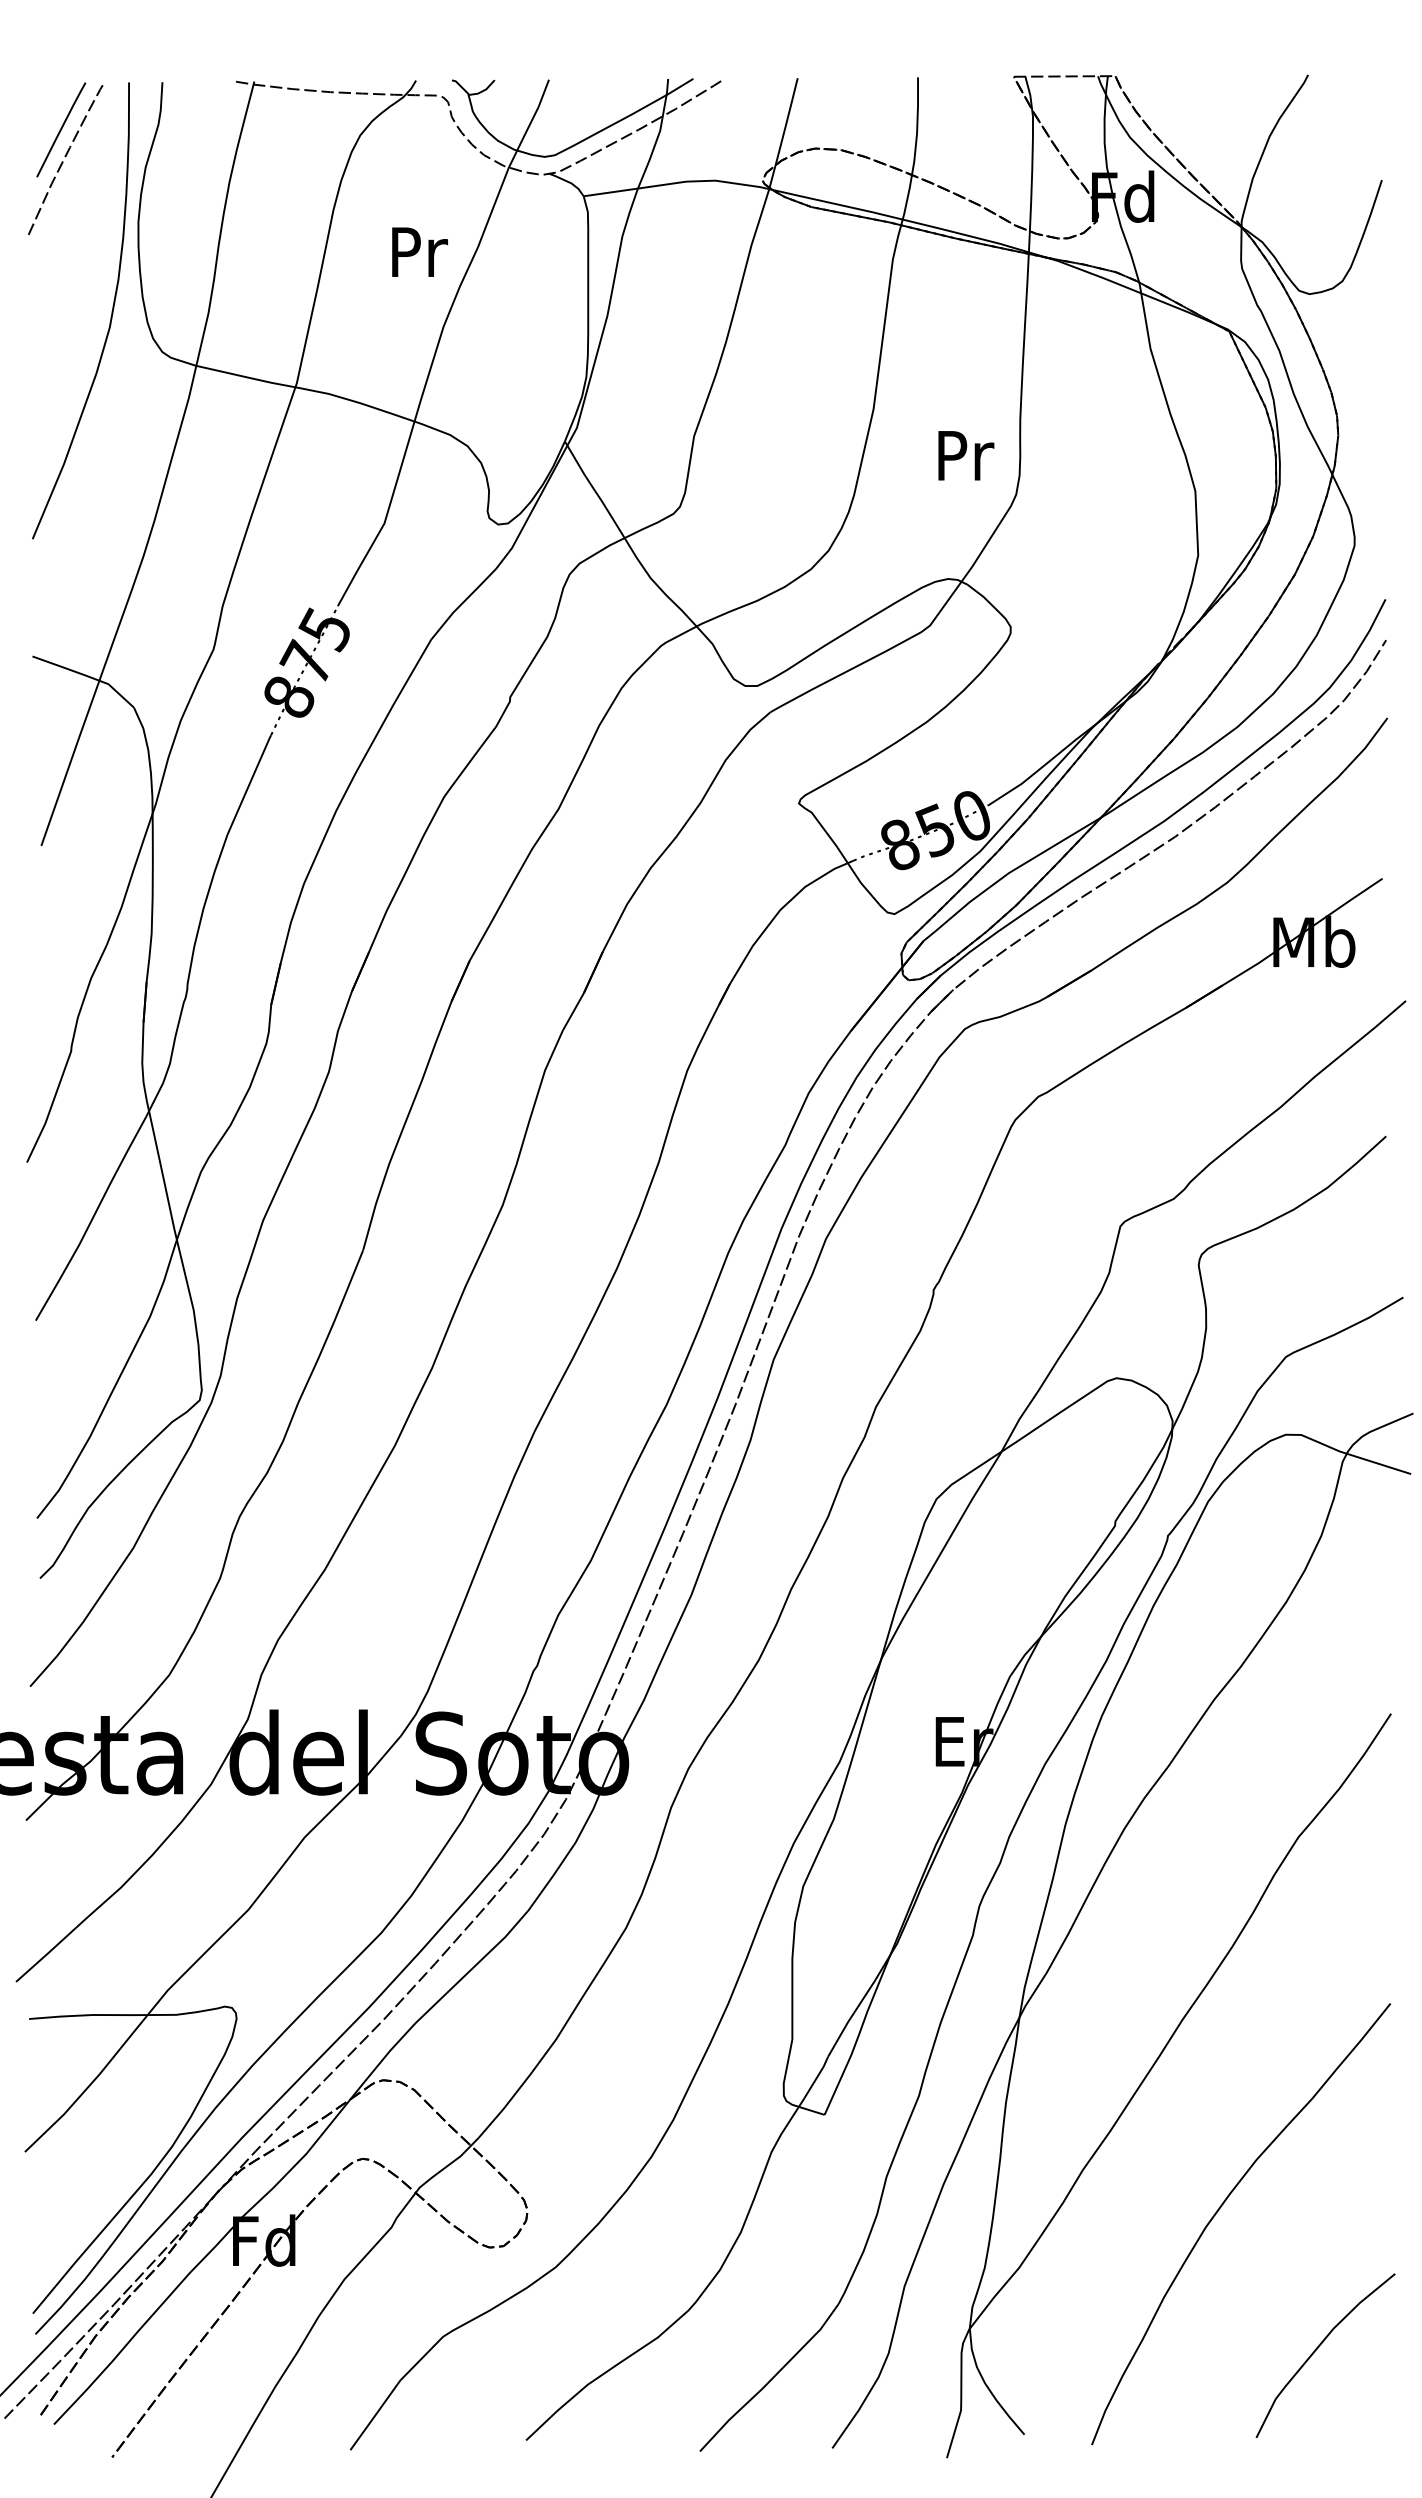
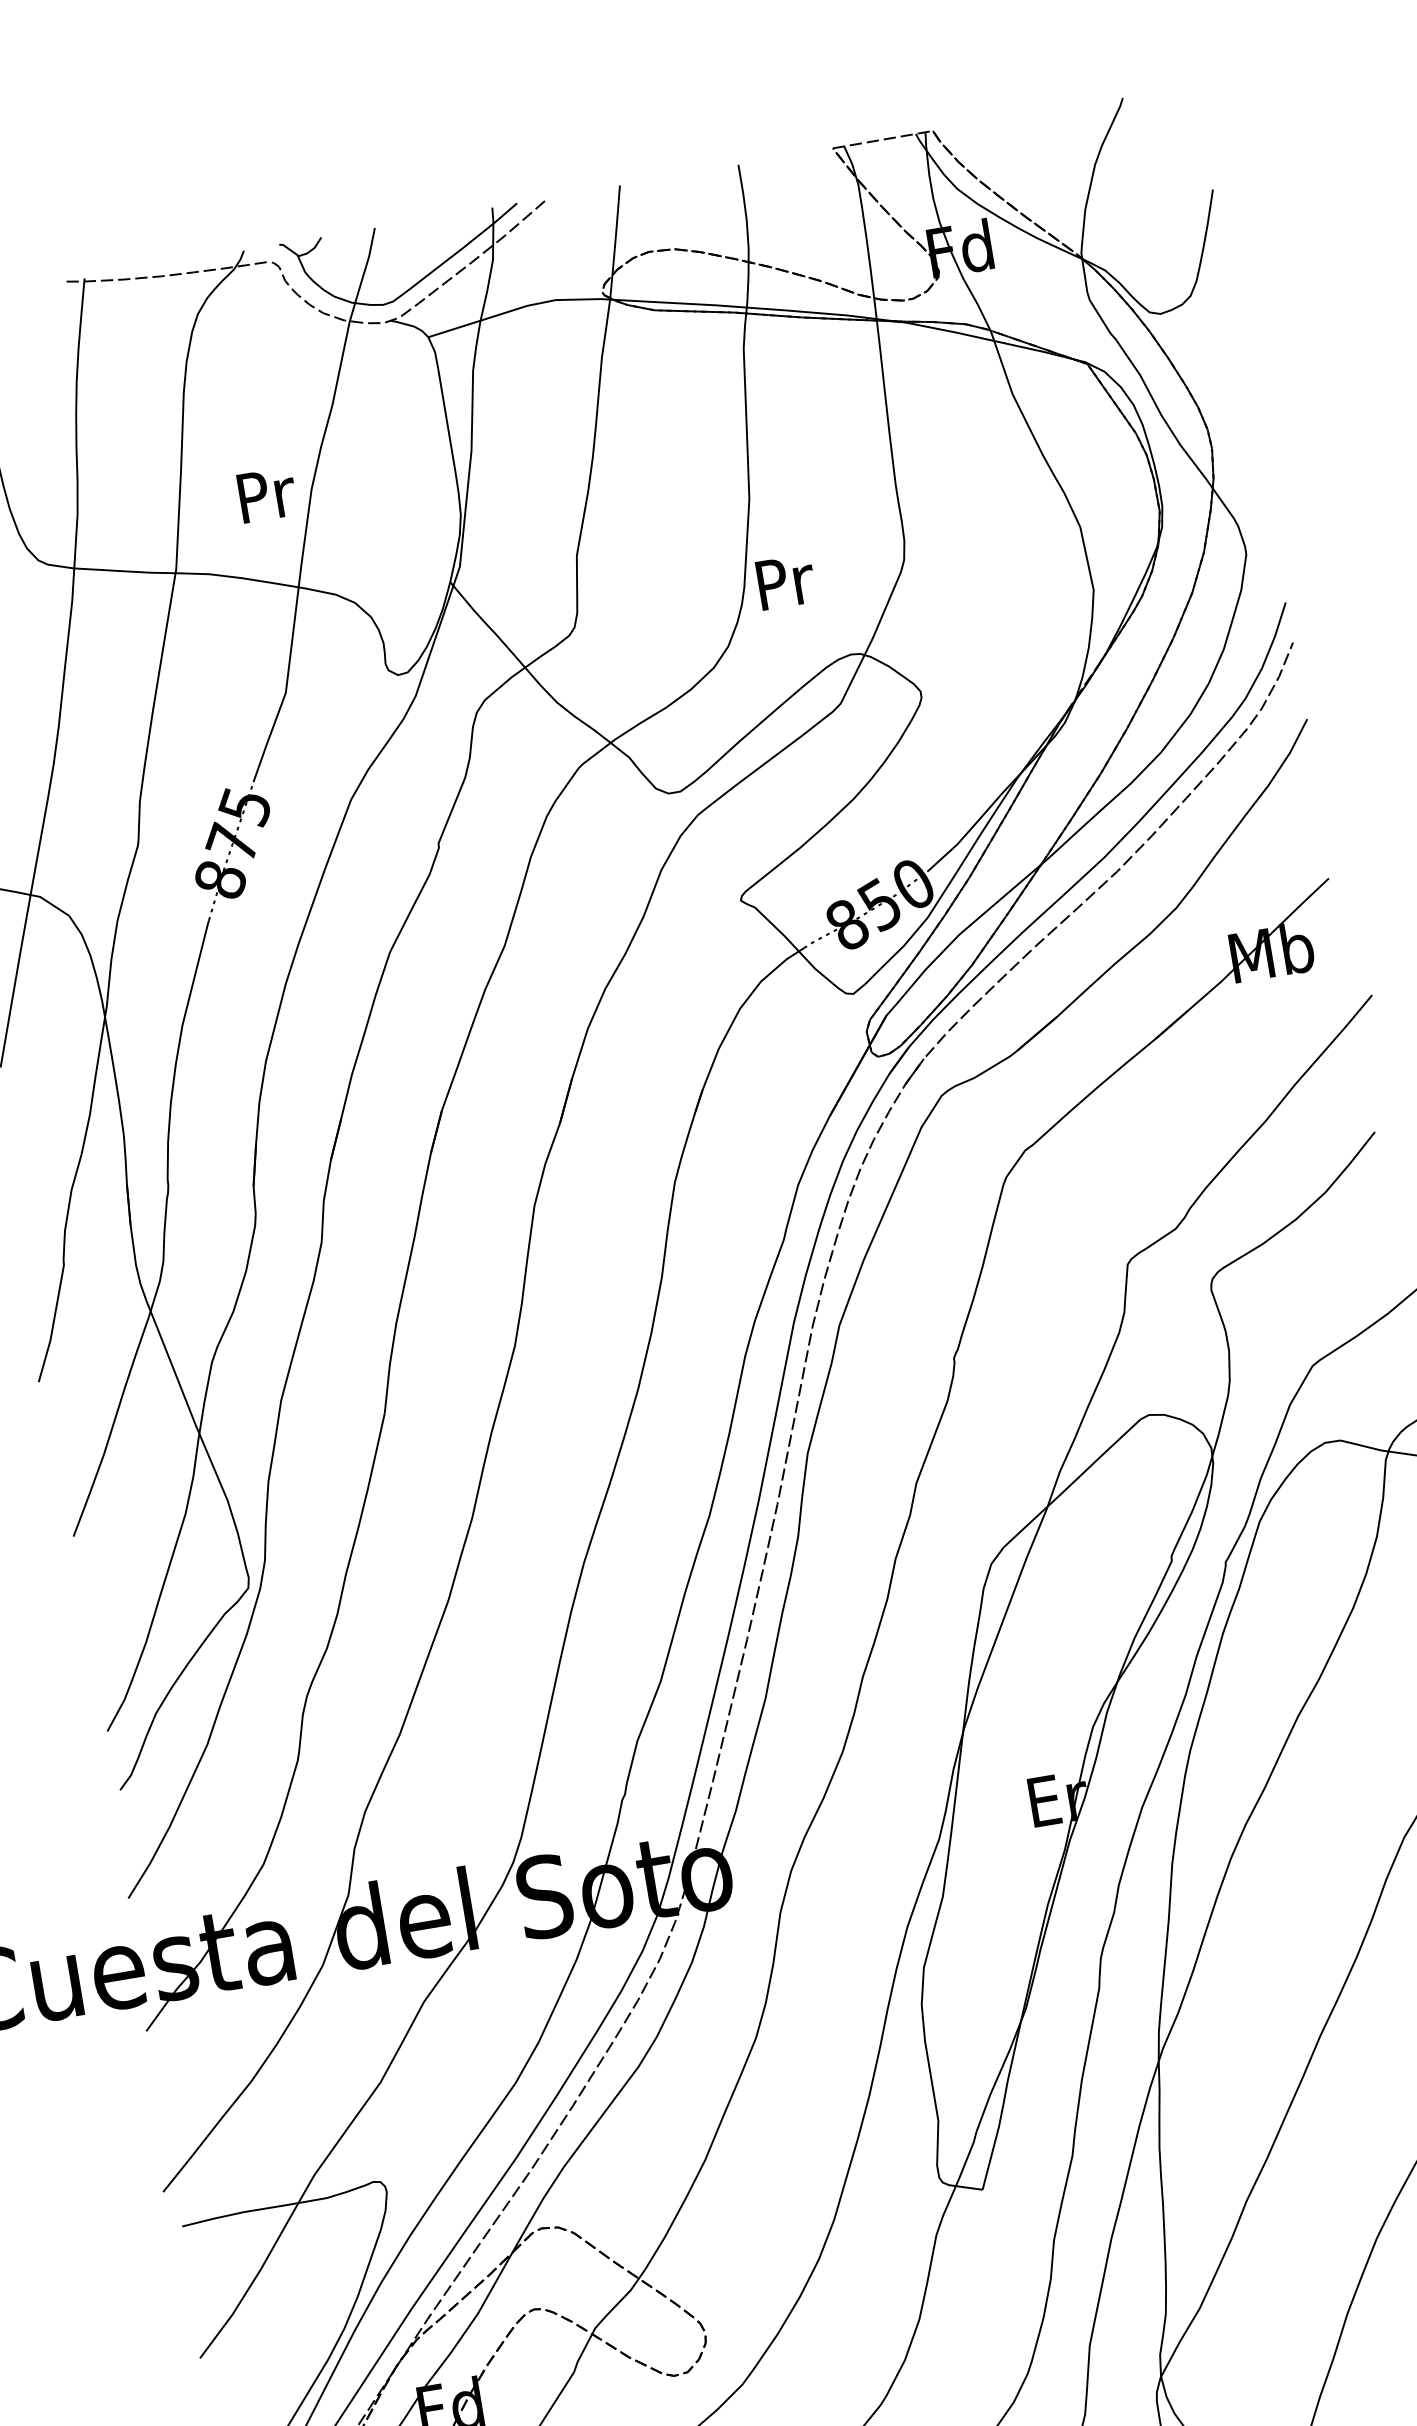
text: (419, 251) -> (266, 494), moved
text: (966, 455) -> (786, 581), moved

